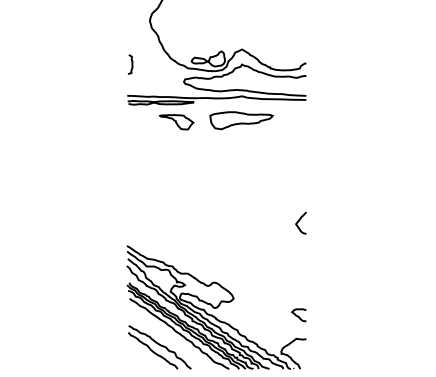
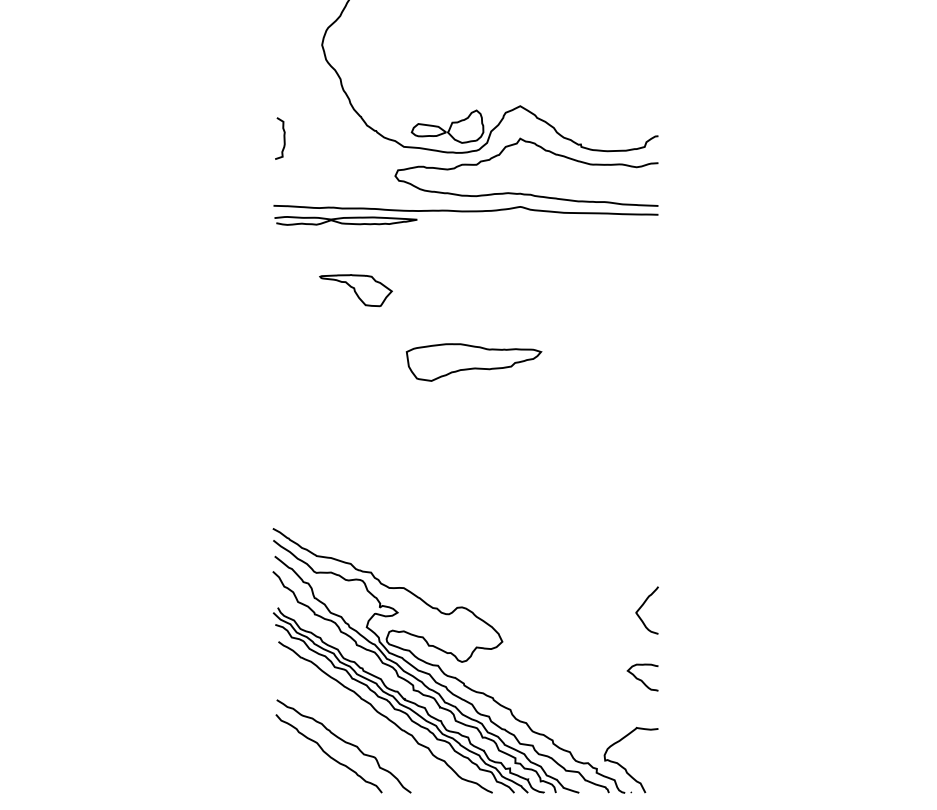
part: (241, 120) -> (473, 362), moved
part: (176, 122) -> (355, 291), moved
curve: (299, 221) -> (643, 607), moved

